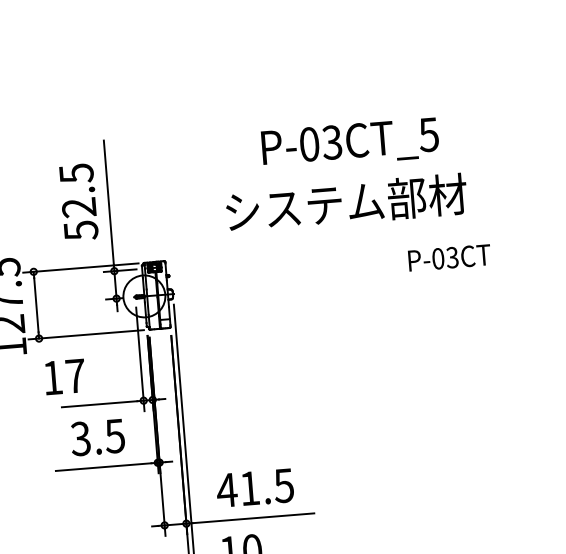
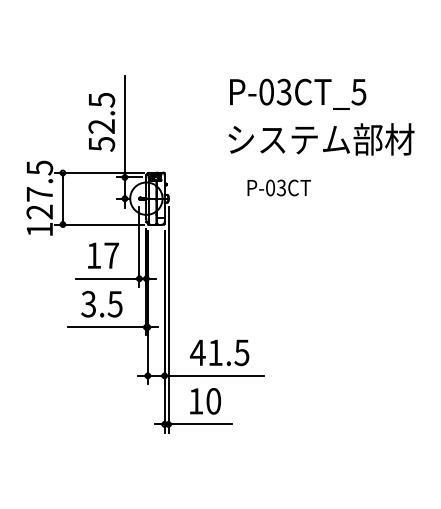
text: (350, 142) -> (298, 93), moved
text: (346, 203) -> (321, 139), moved
text: (448, 257) -> (278, 187), moved
text: (65, 376) -> (103, 255), moved

